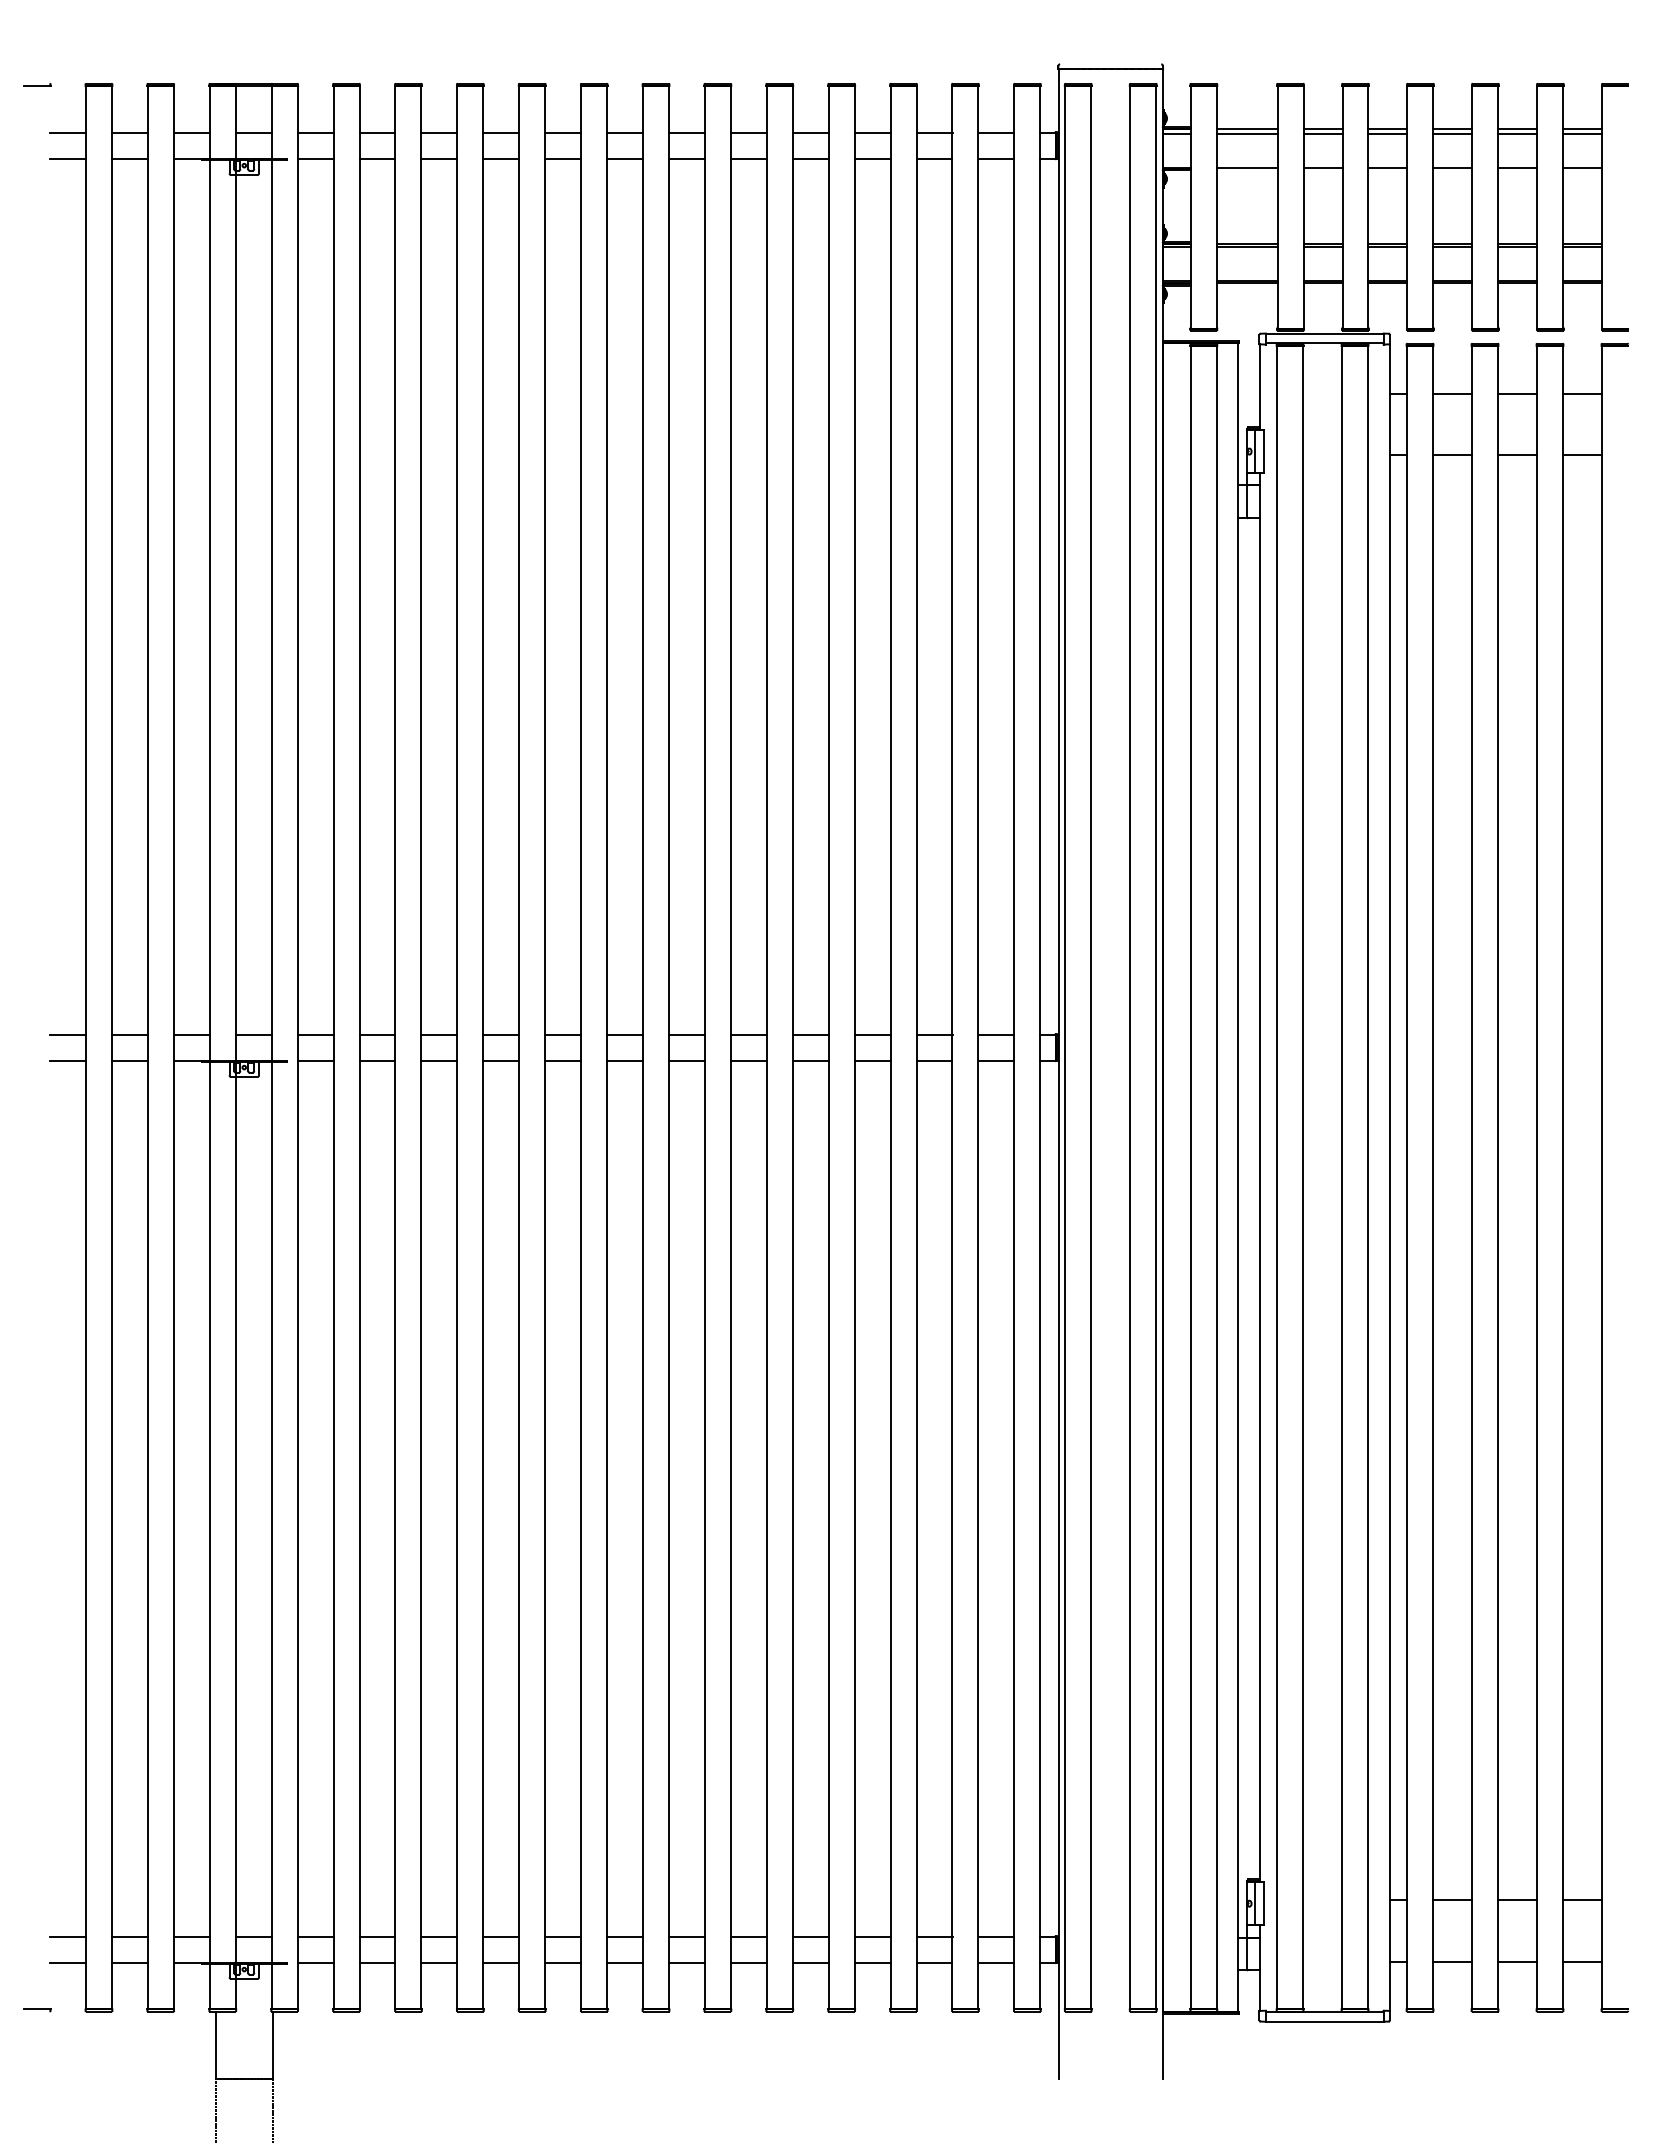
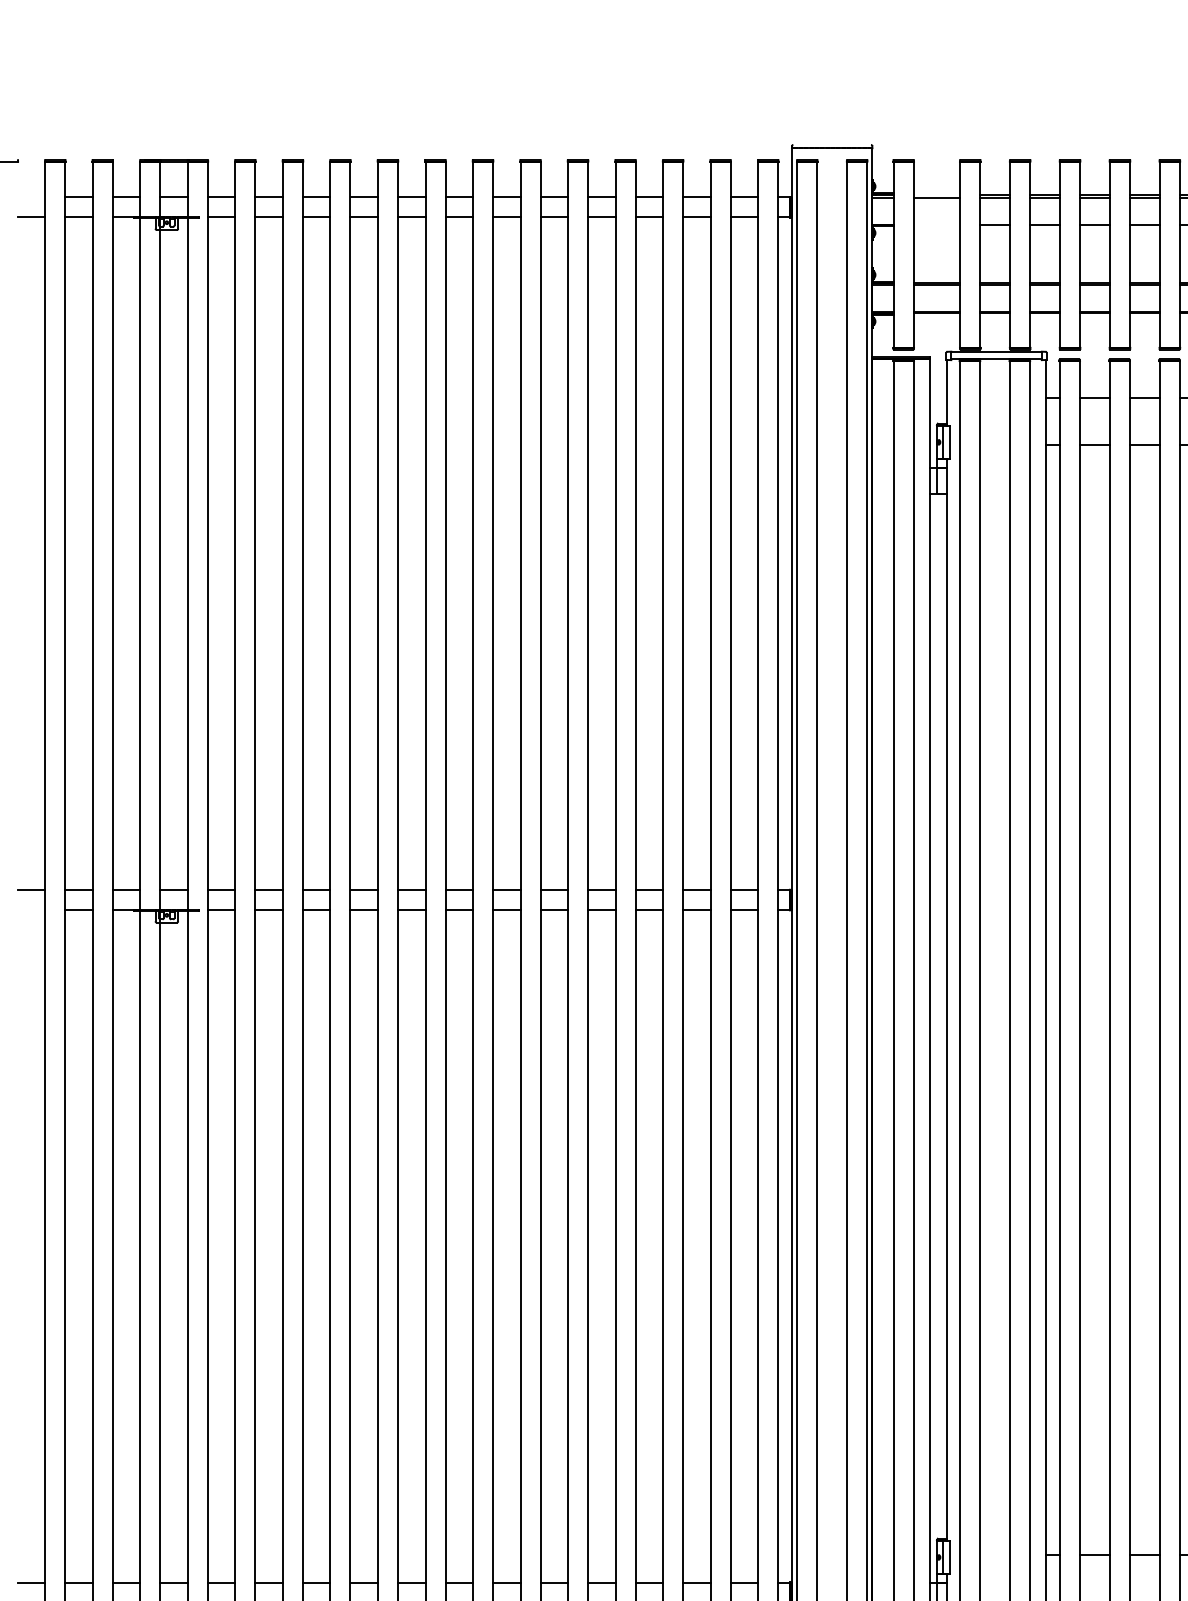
line: (1246, 129) -> (936, 194), removed
line: (67, 132) -> (31, 197), removed
line: (1246, 168) -> (936, 224), removed
line: (67, 1060) -> (31, 909), removed

